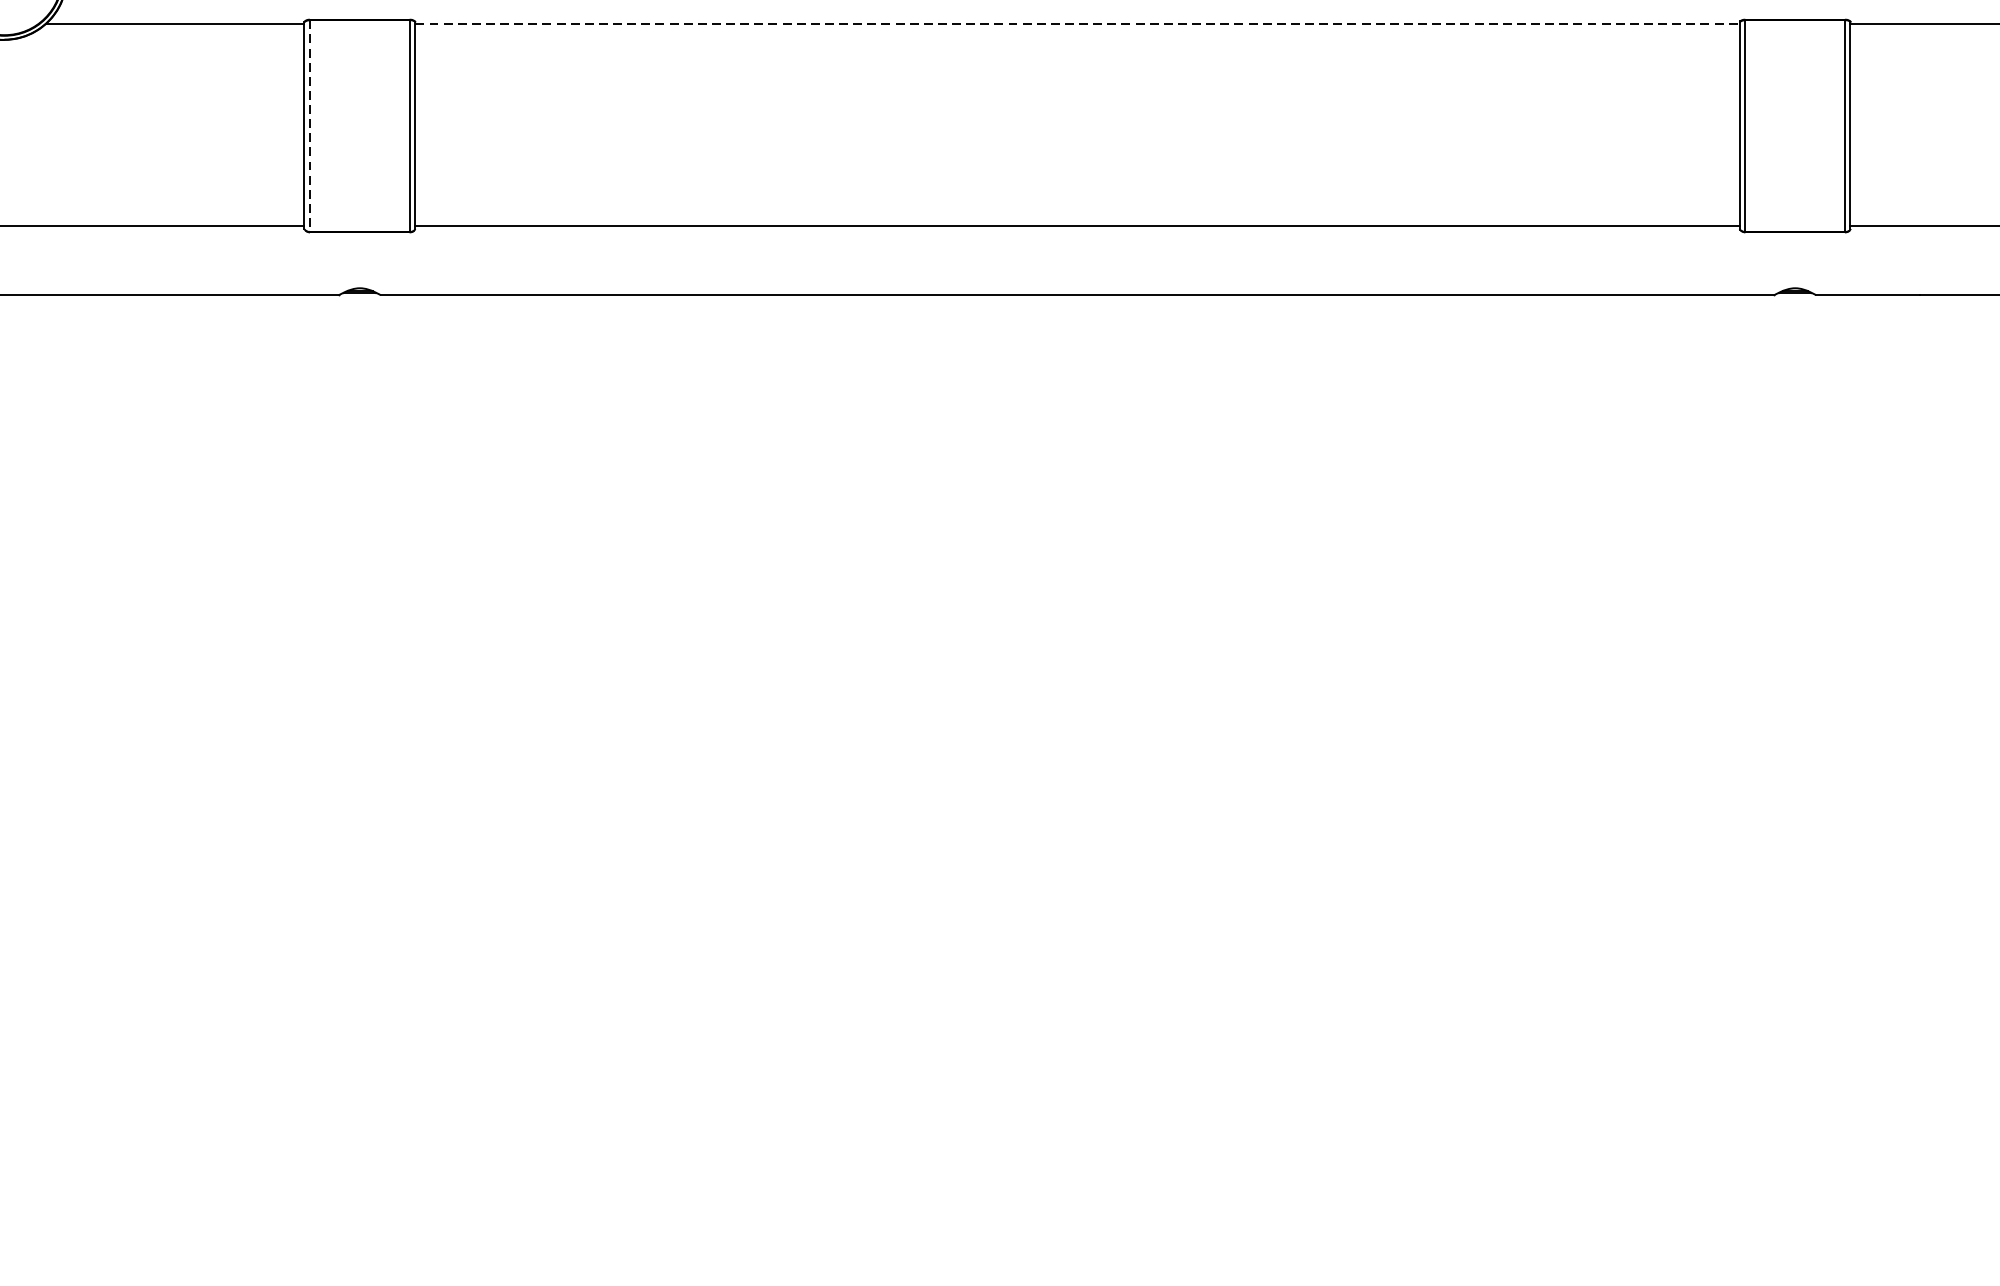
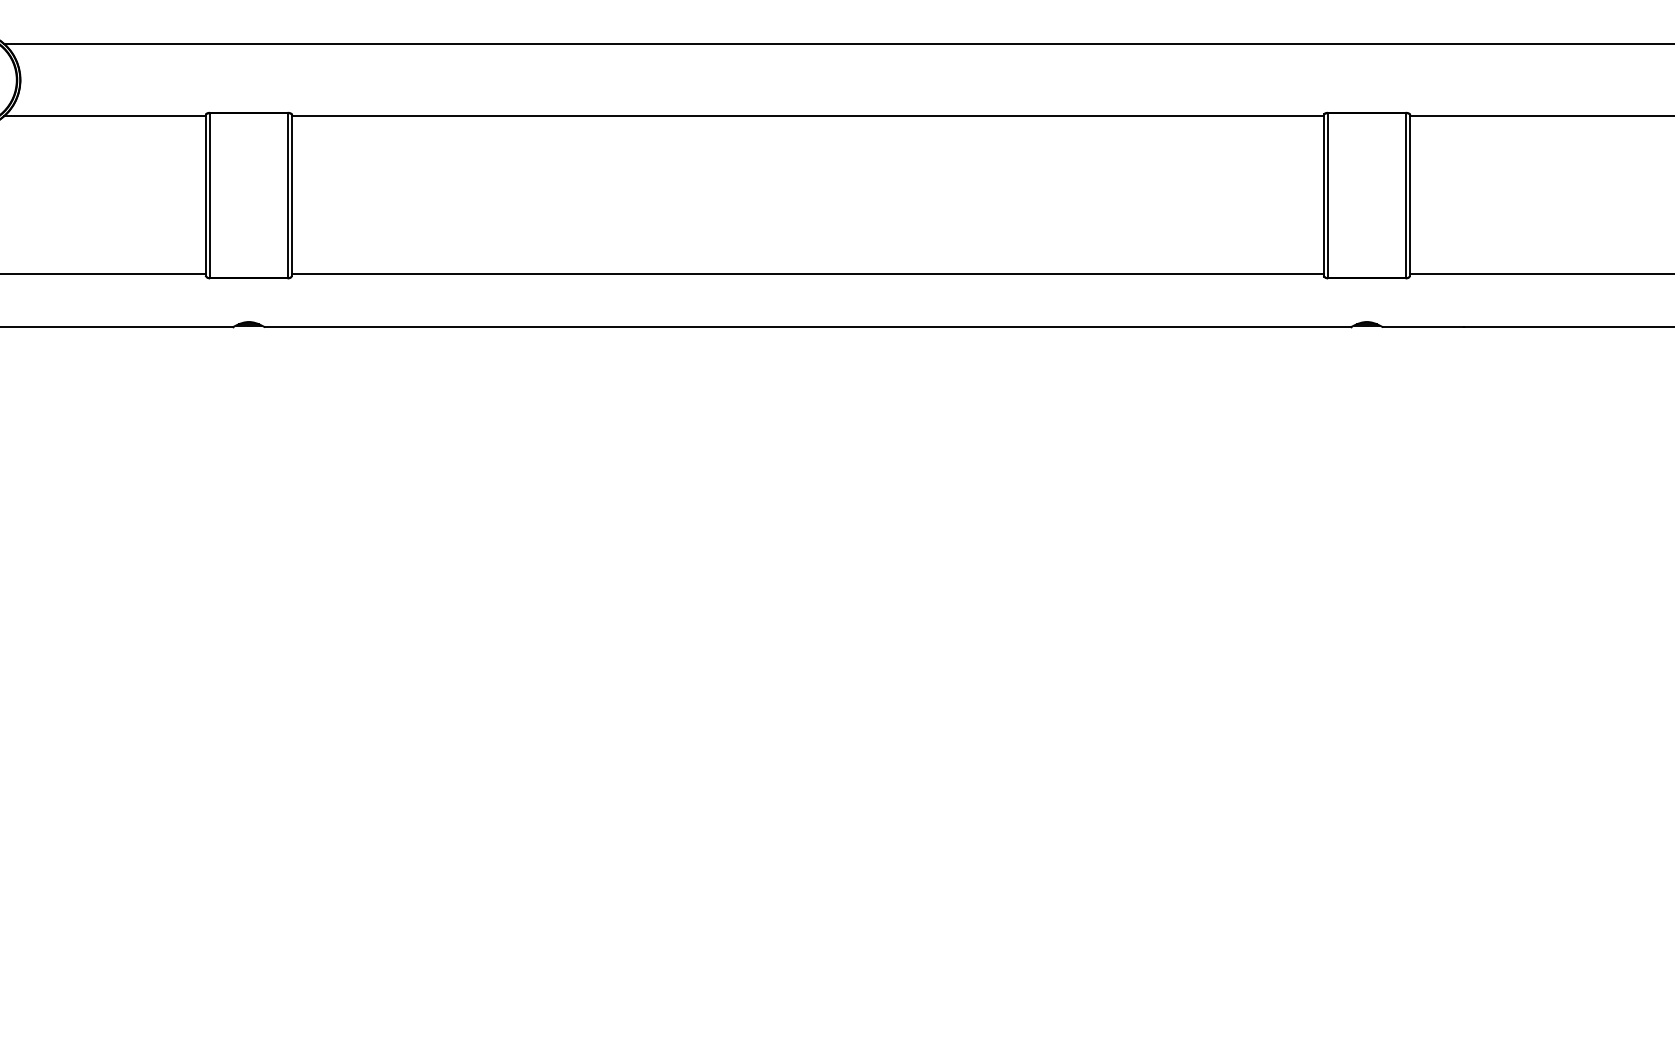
line: (1077, 24) -> (807, 116), dashed -> solid
line: (310, 127) -> (210, 196), dashed -> solid

